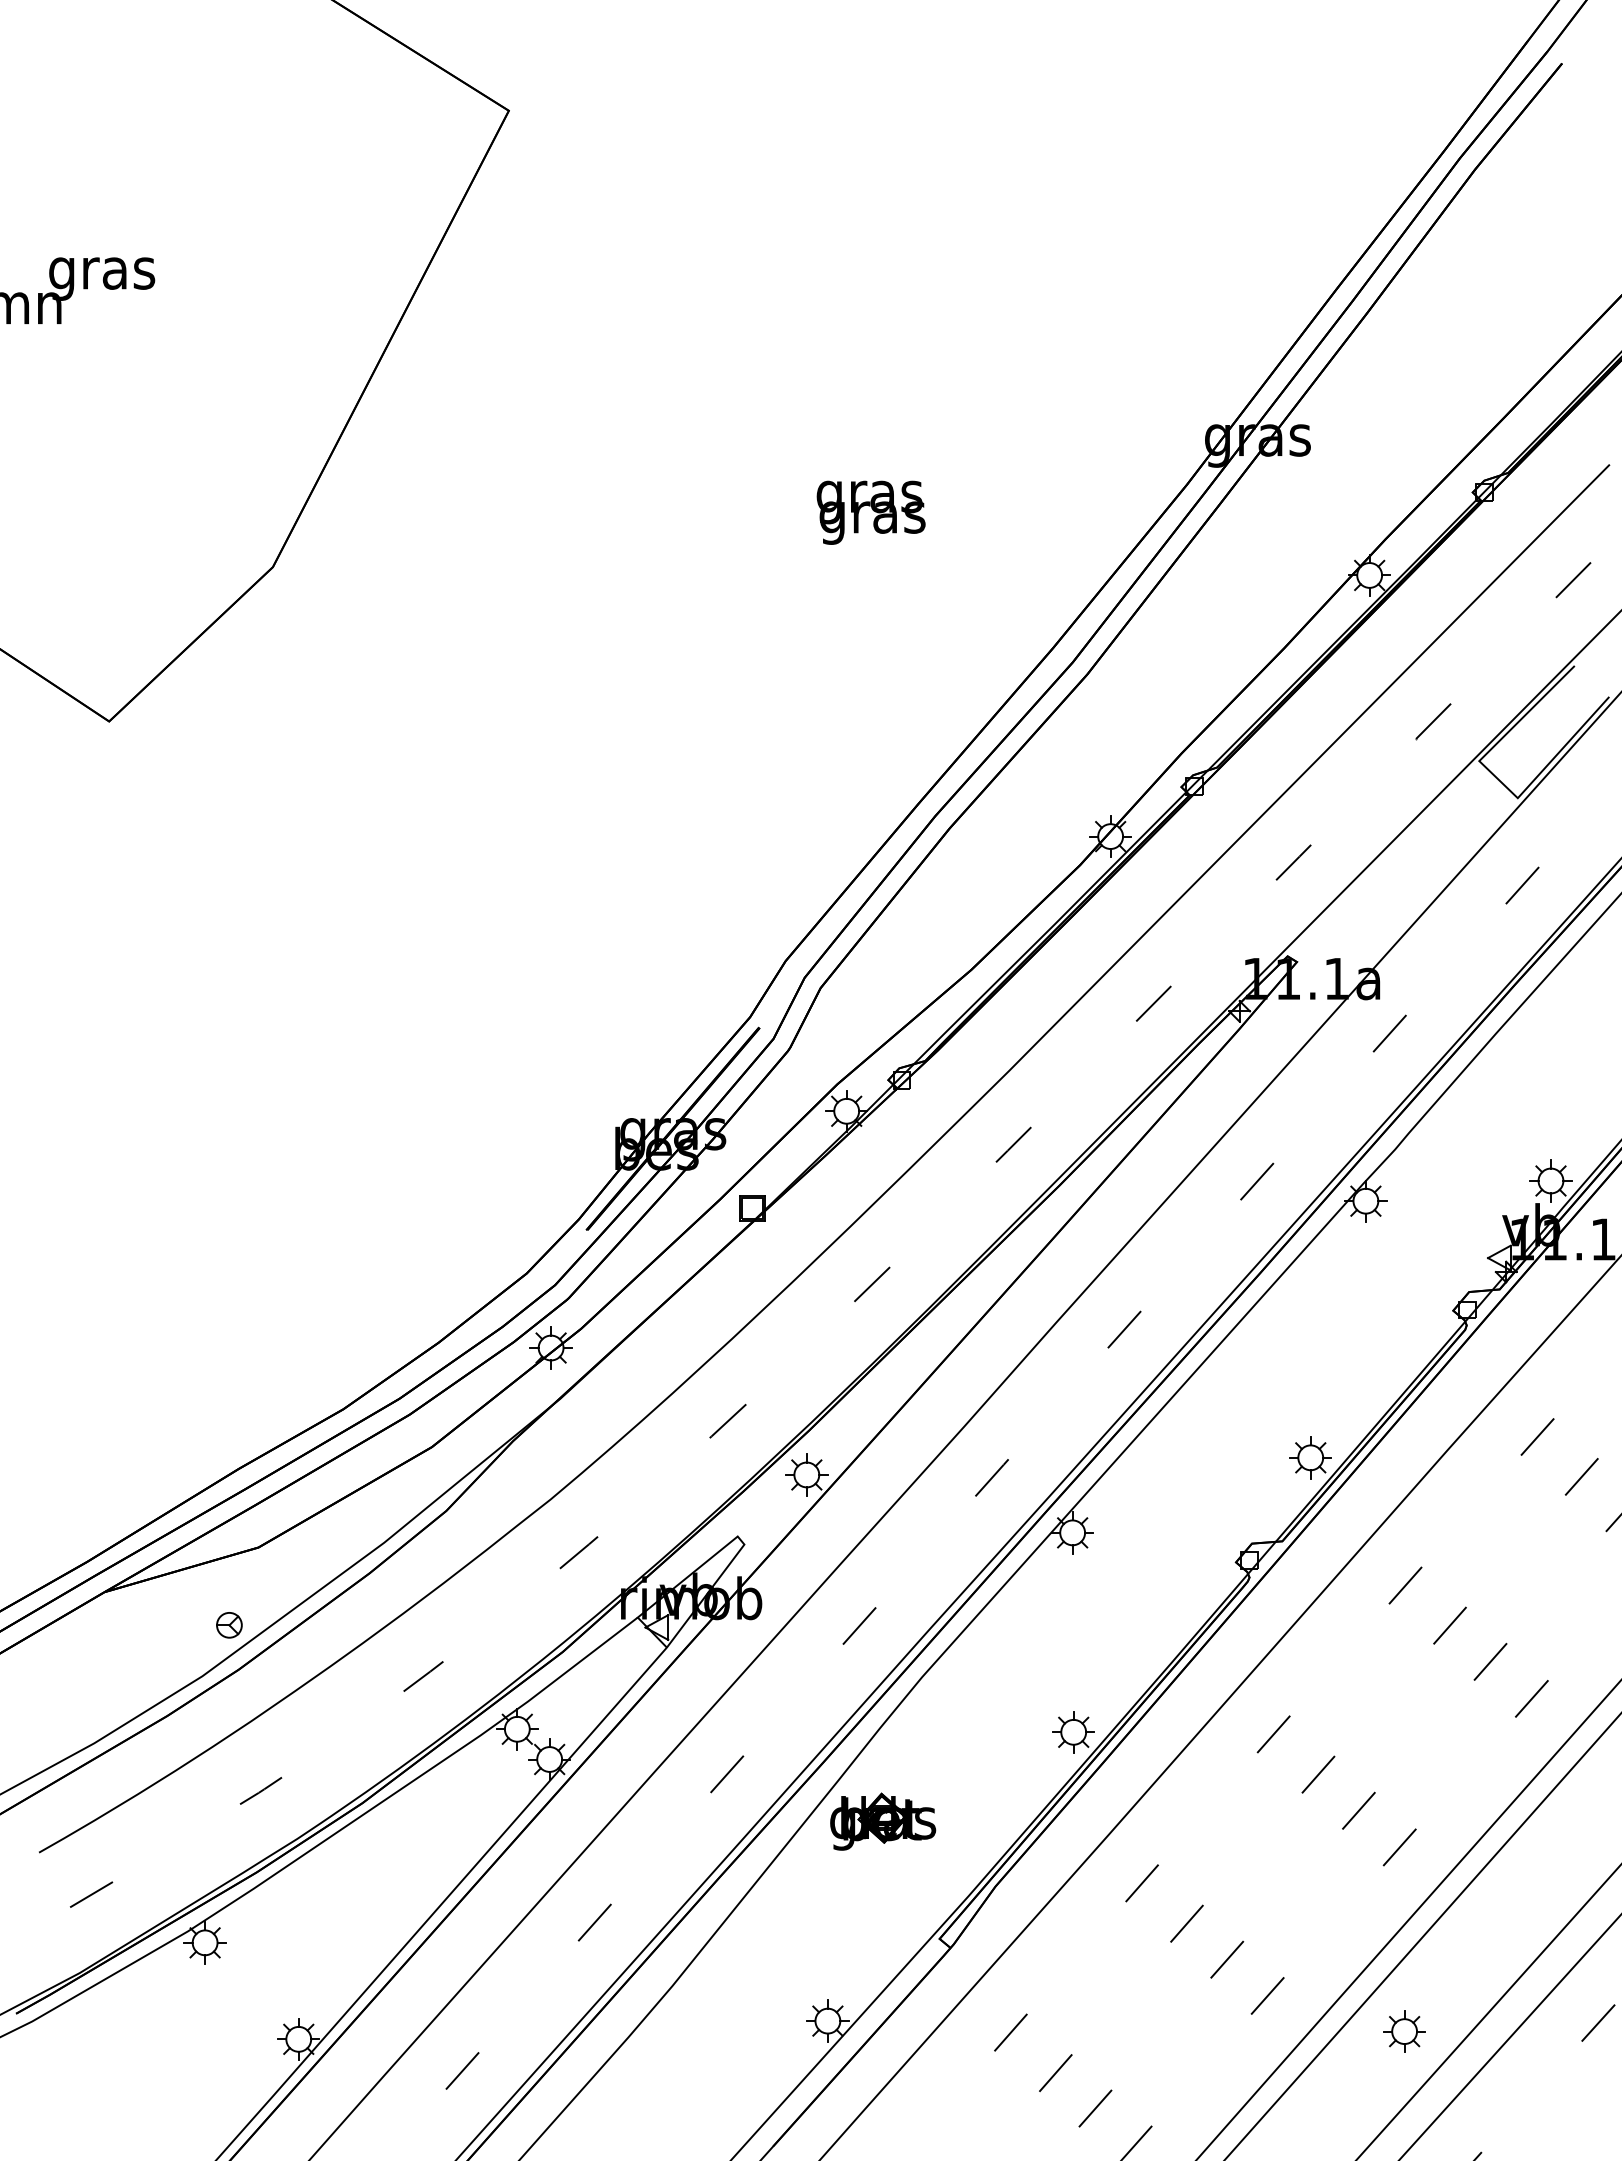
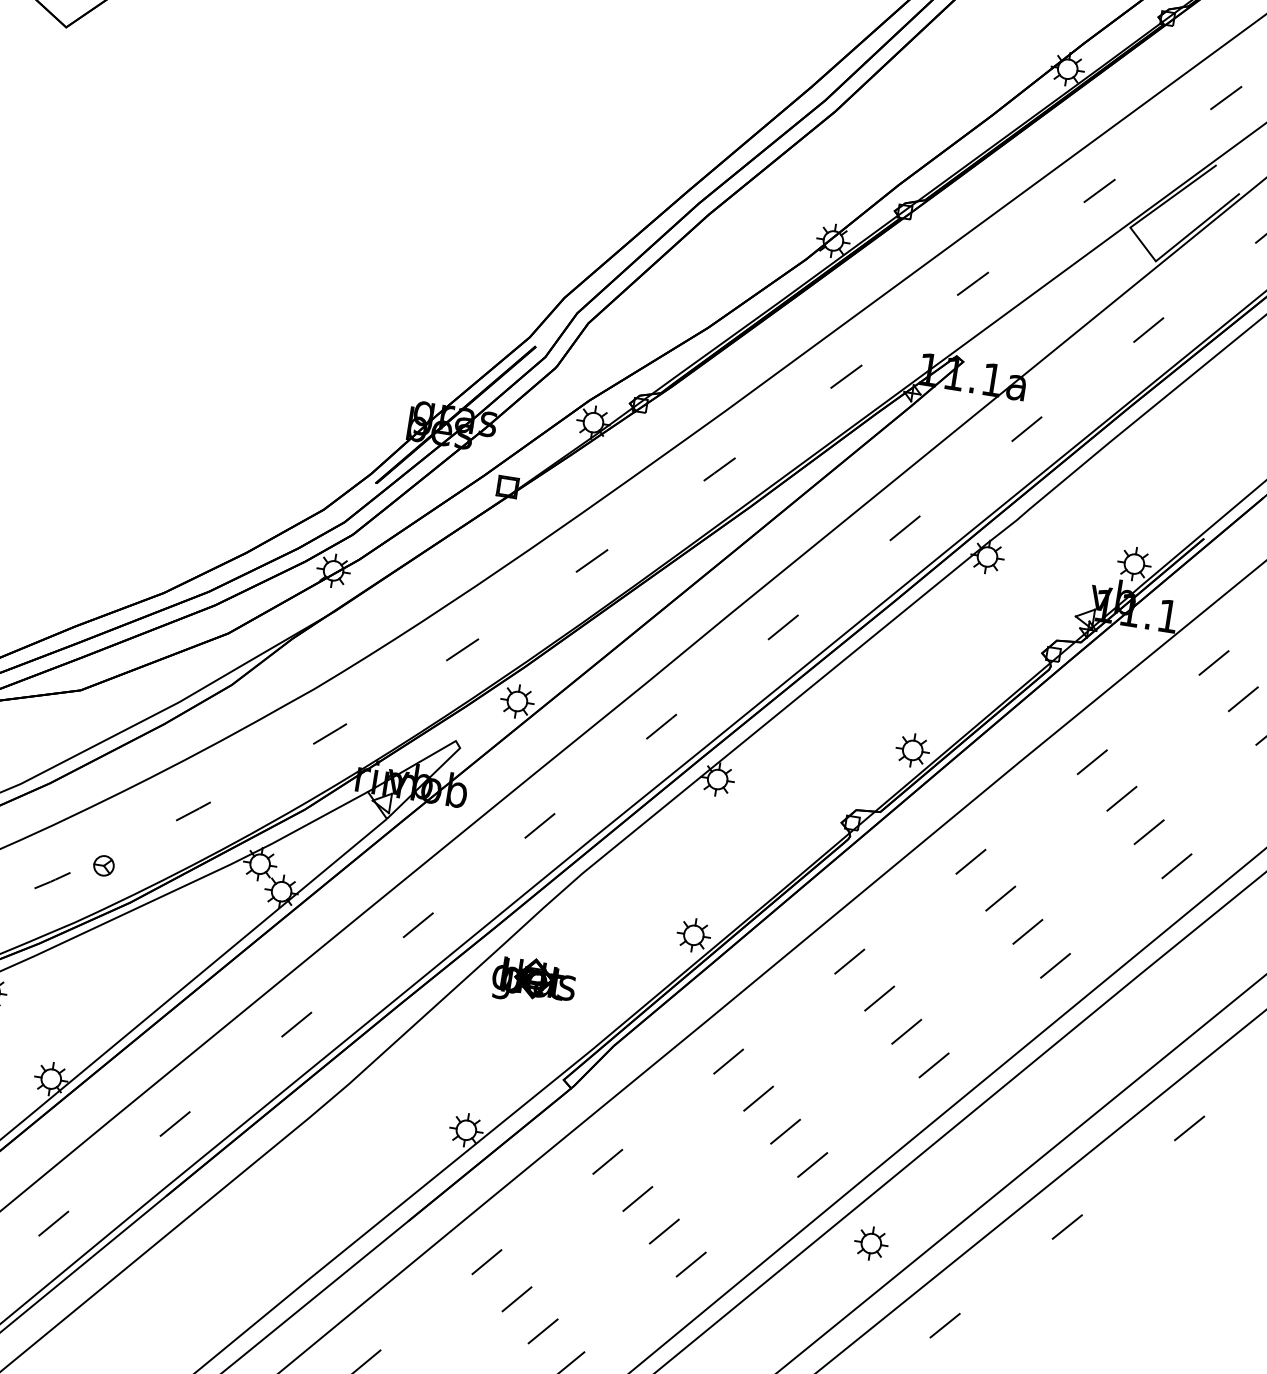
part: (229, 1625) -> (104, 866), moved
part: (1404, 2031) -> (871, 1243), moved

